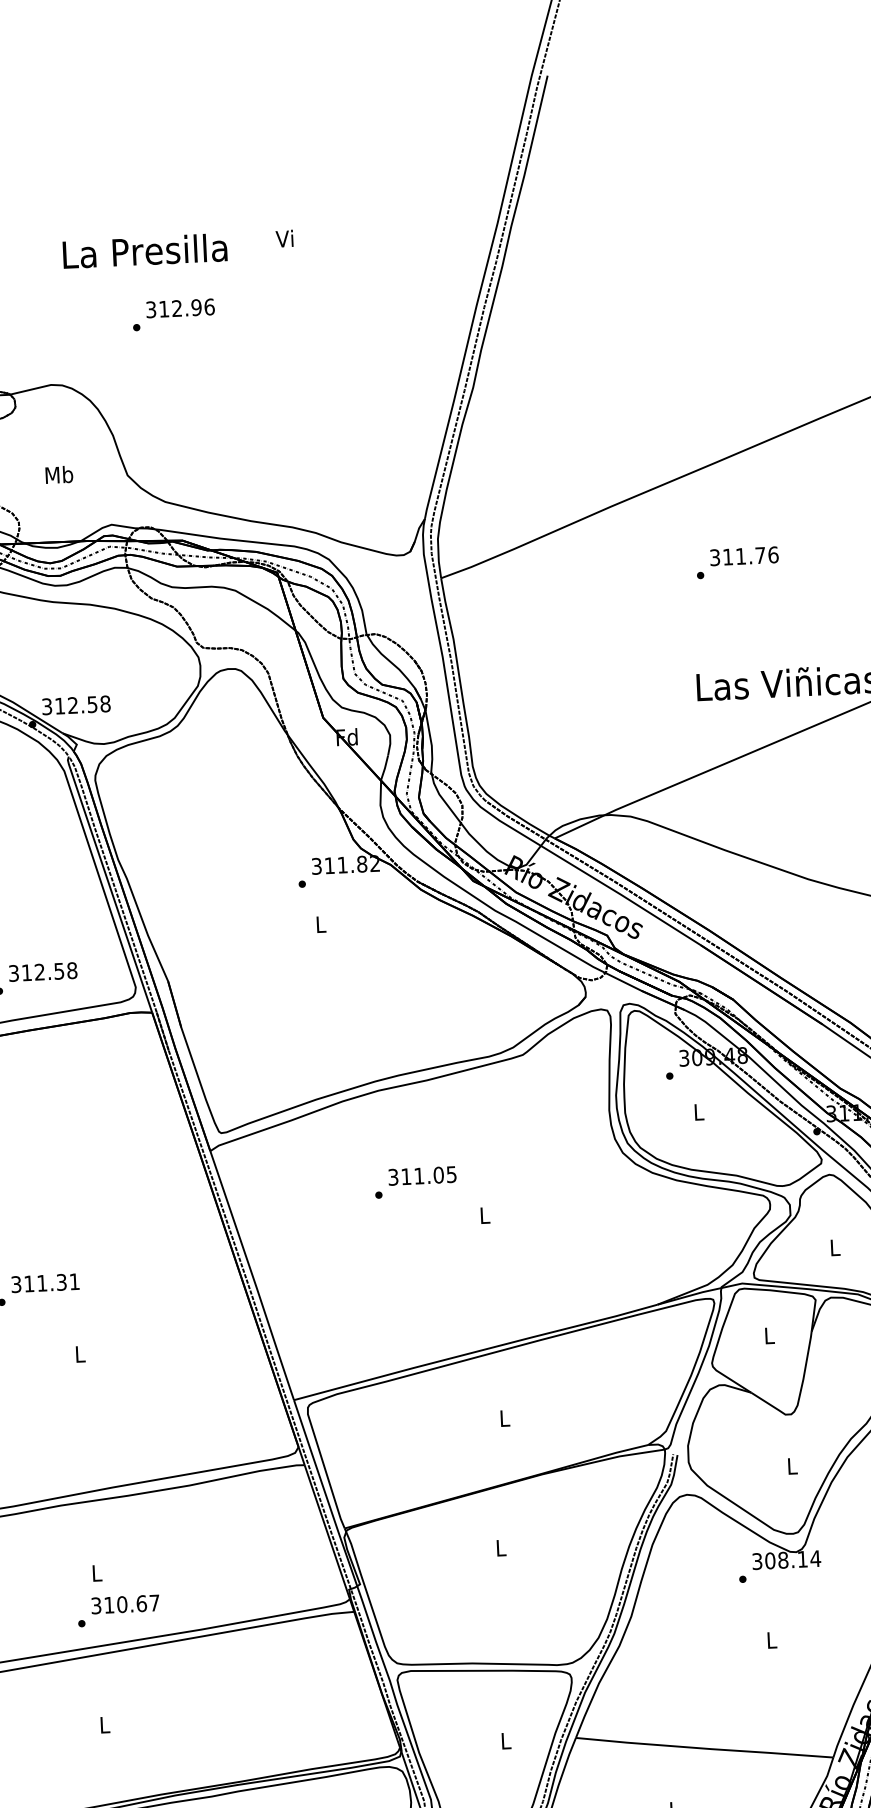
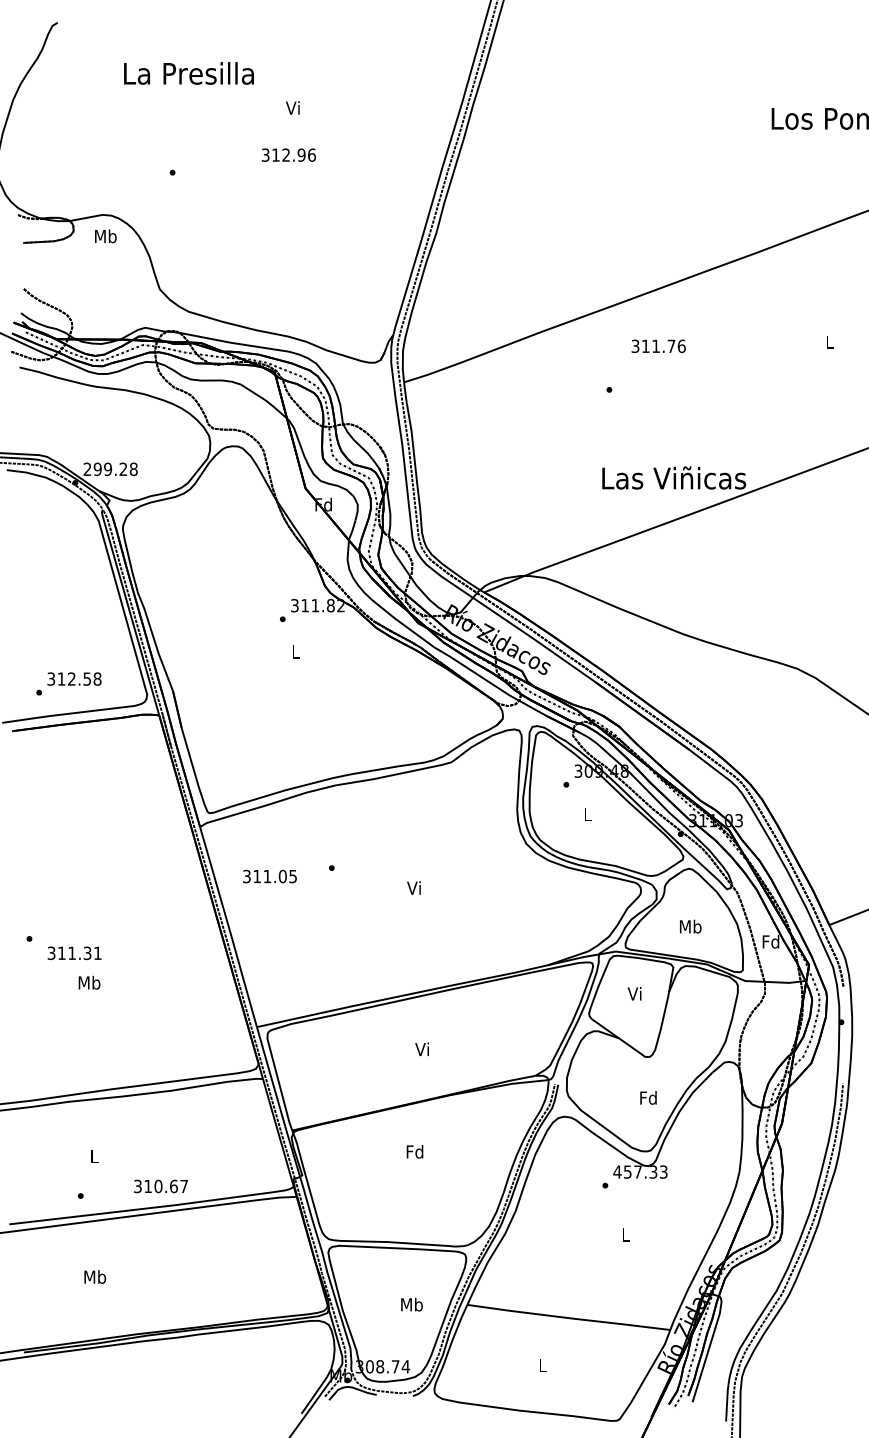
text: (144, 251) -> (188, 73), moved
text: (179, 307) -> (288, 154), moved
text: (58, 475) -> (105, 236), moved
text: (744, 556) -> (658, 346), moved
text: (69, 705) -> (105, 469), 312.58 -> 299.28
text: (421, 1175) -> (269, 876), moved
text: (483, 1214) -> (413, 887), L -> Vi
text: (834, 1247) -> (690, 926), L -> Mb
text: (45, 1282) -> (74, 952), moved
text: (768, 1335) -> (634, 993), L -> Vi
text: (80, 1353) -> (89, 982), L -> Mb
text: (502, 1418) -> (421, 1049), L -> Vi
text: (792, 1465) -> (648, 1097), L -> Fd
text: (500, 1547) -> (414, 1151), L -> Fd
text: (786, 1559) -> (640, 1171), 308.14 -> 457.33
text: (124, 1604) -> (160, 1186), moved
text: (105, 1724) -> (95, 1276), L -> Mb
text: (505, 1740) -> (411, 1304), L -> Mb

